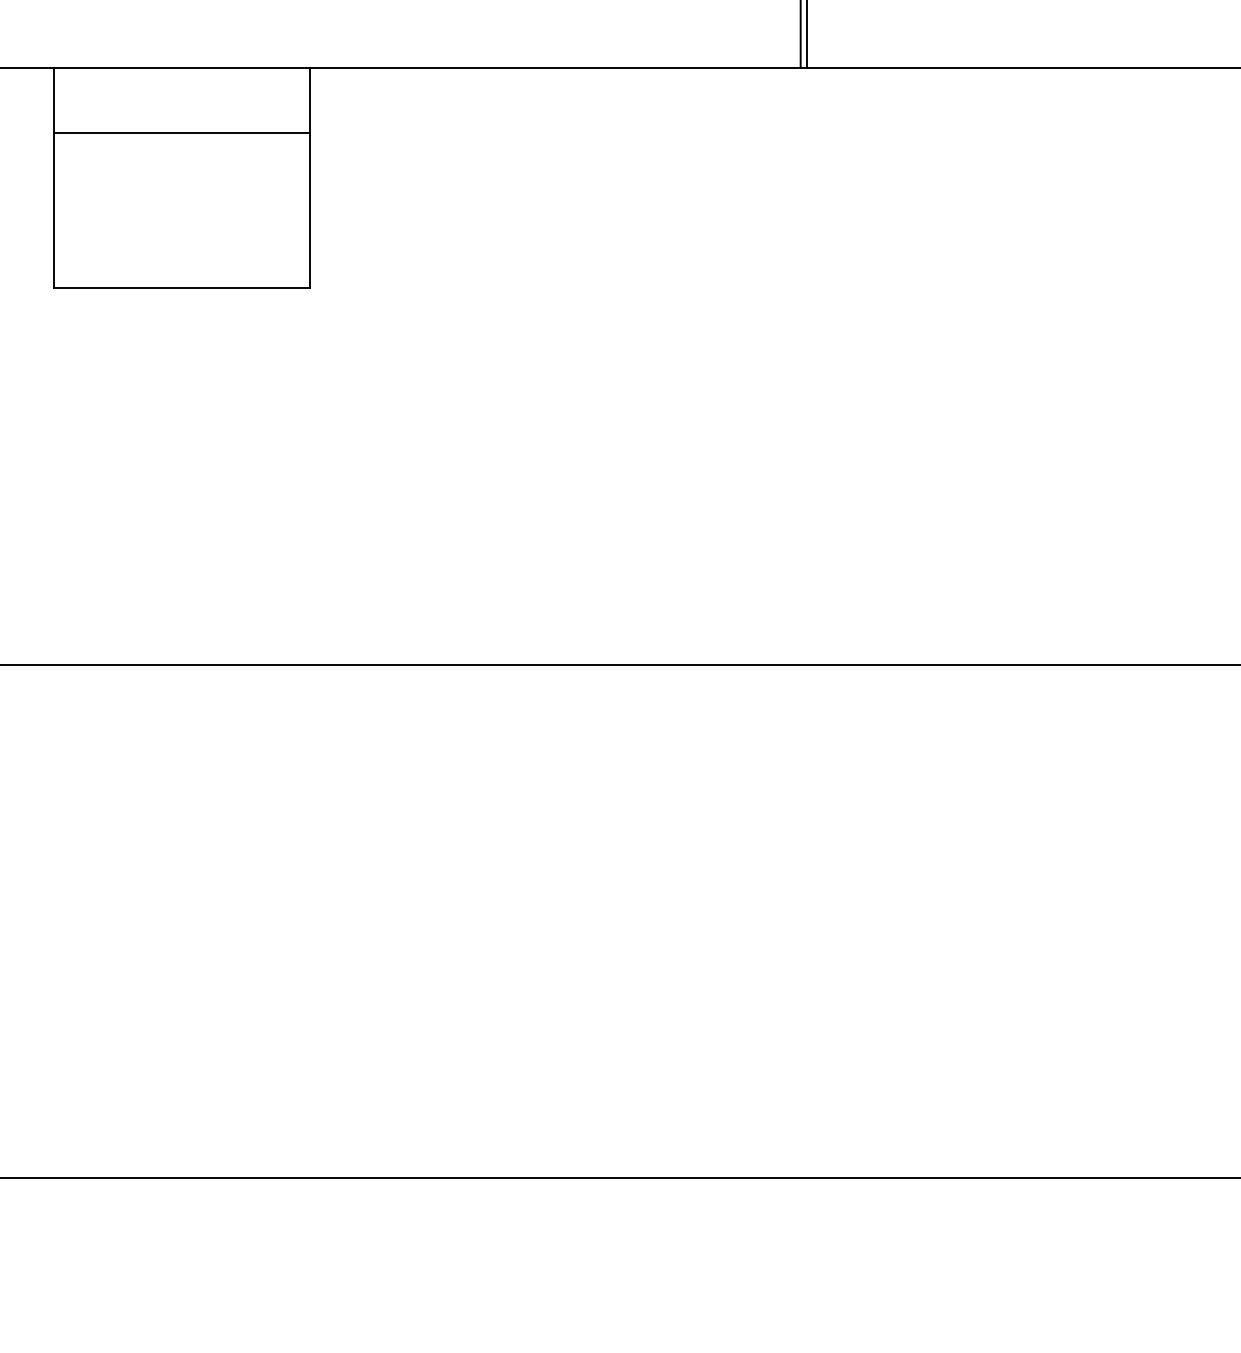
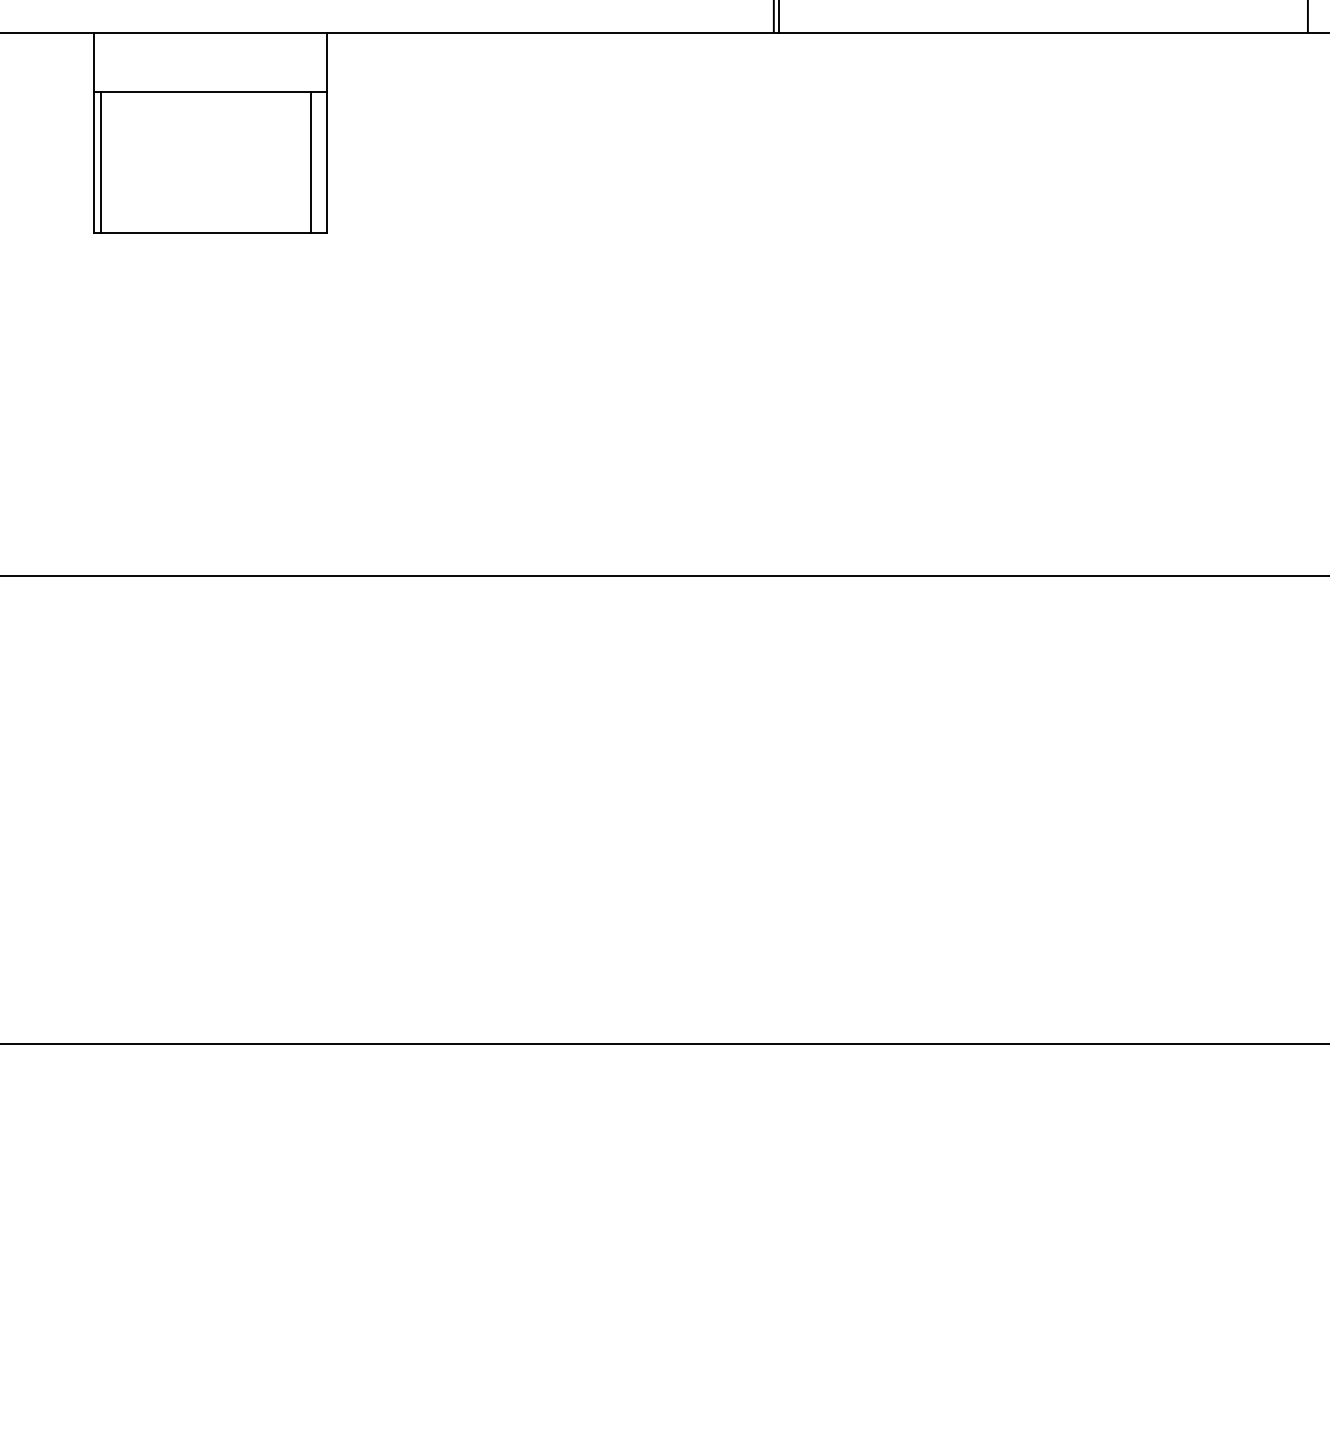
line: (61, 210) -> (100, 162), added
line: (292, 210) -> (311, 162), added

